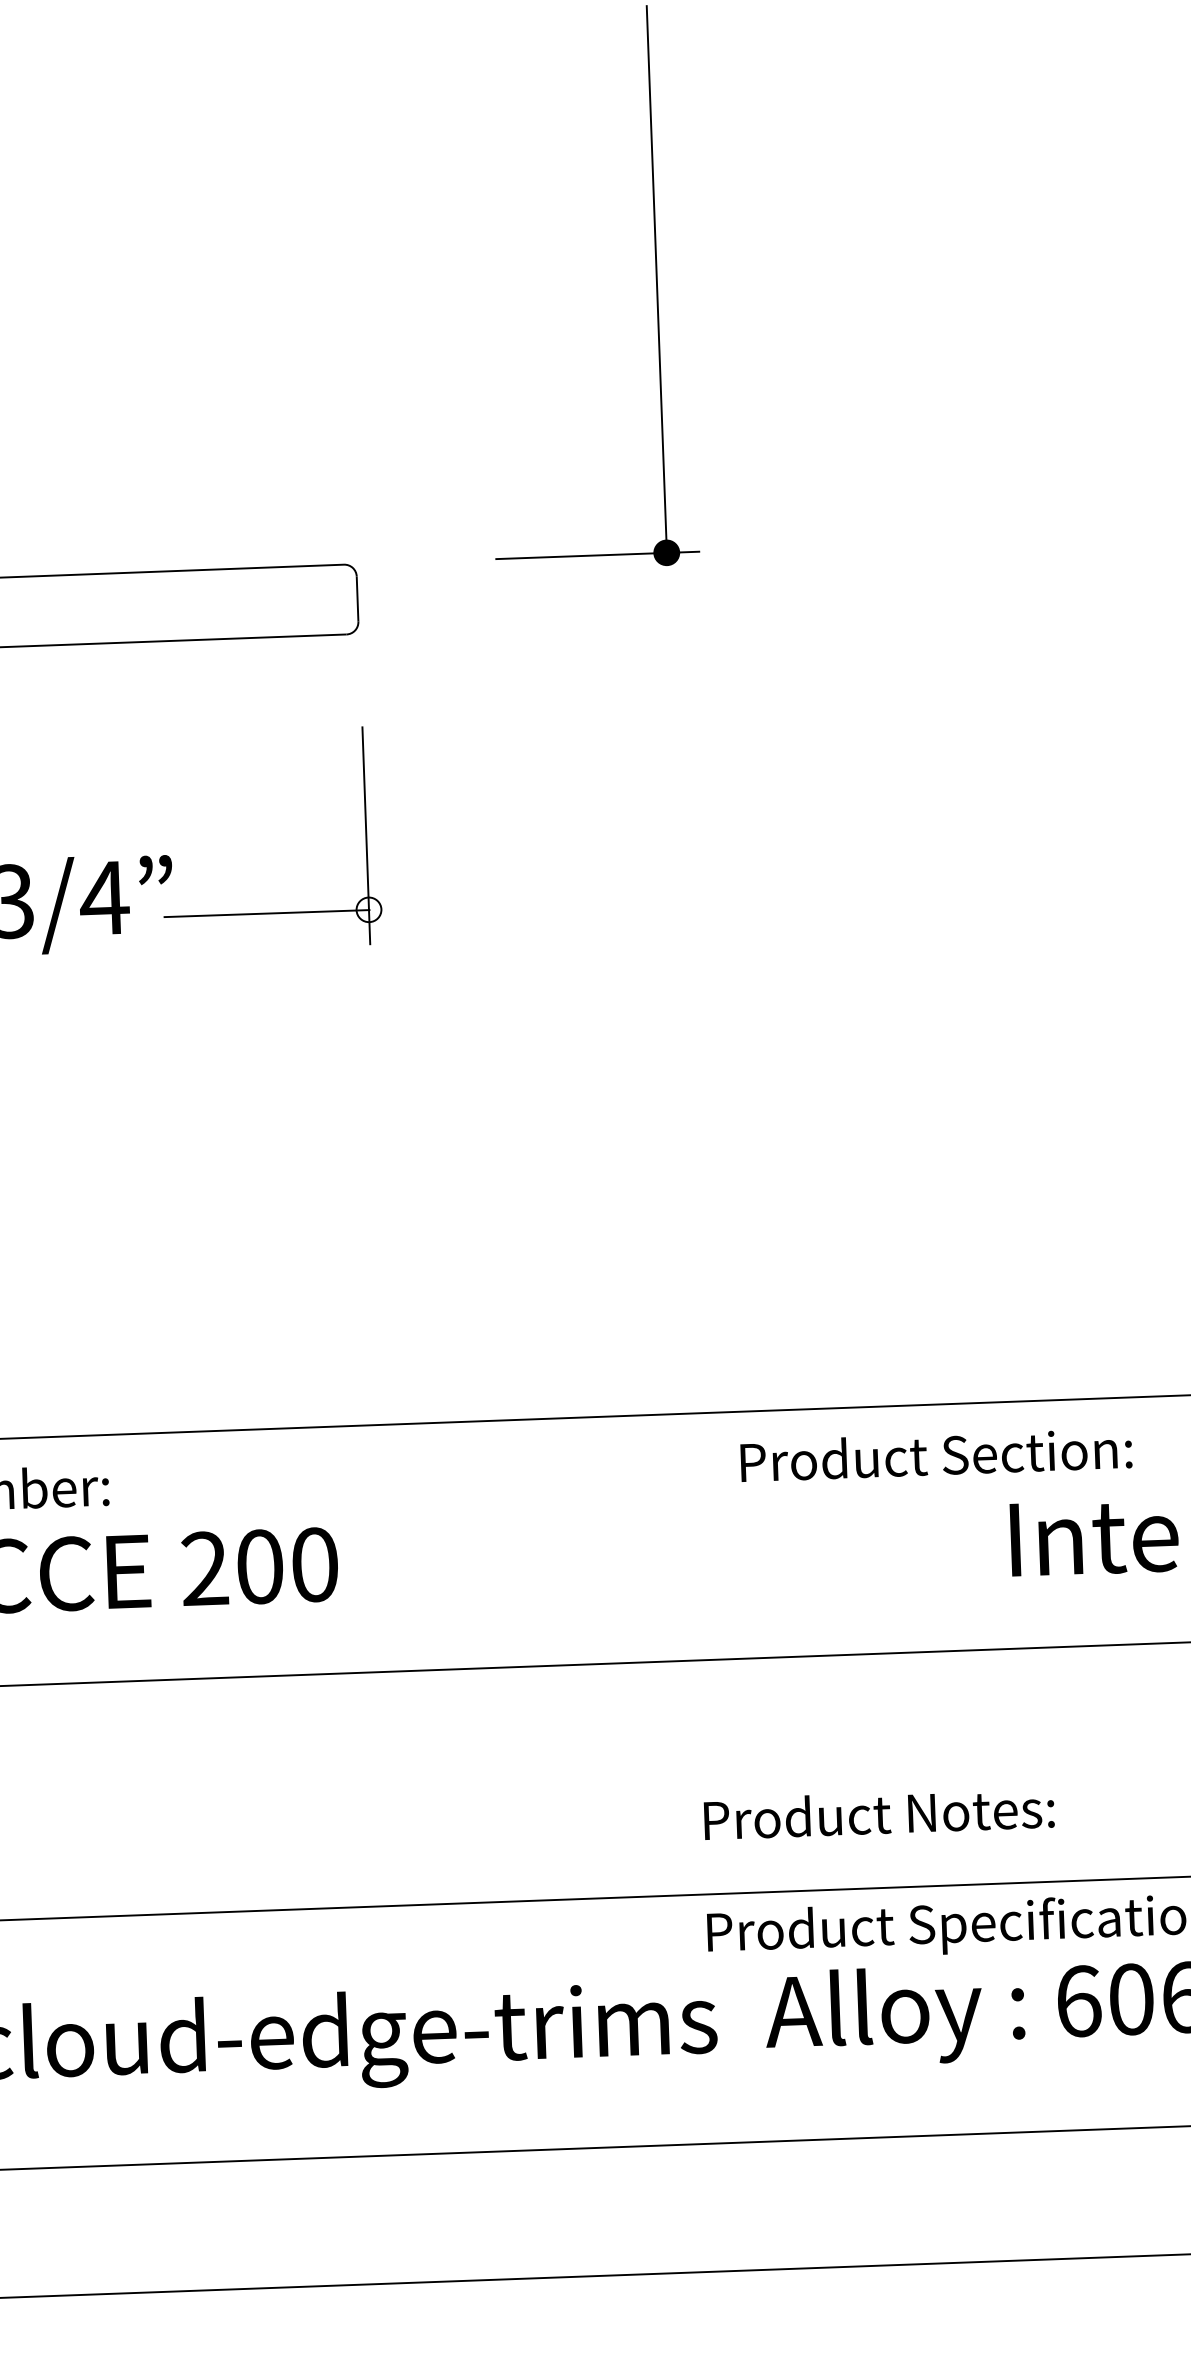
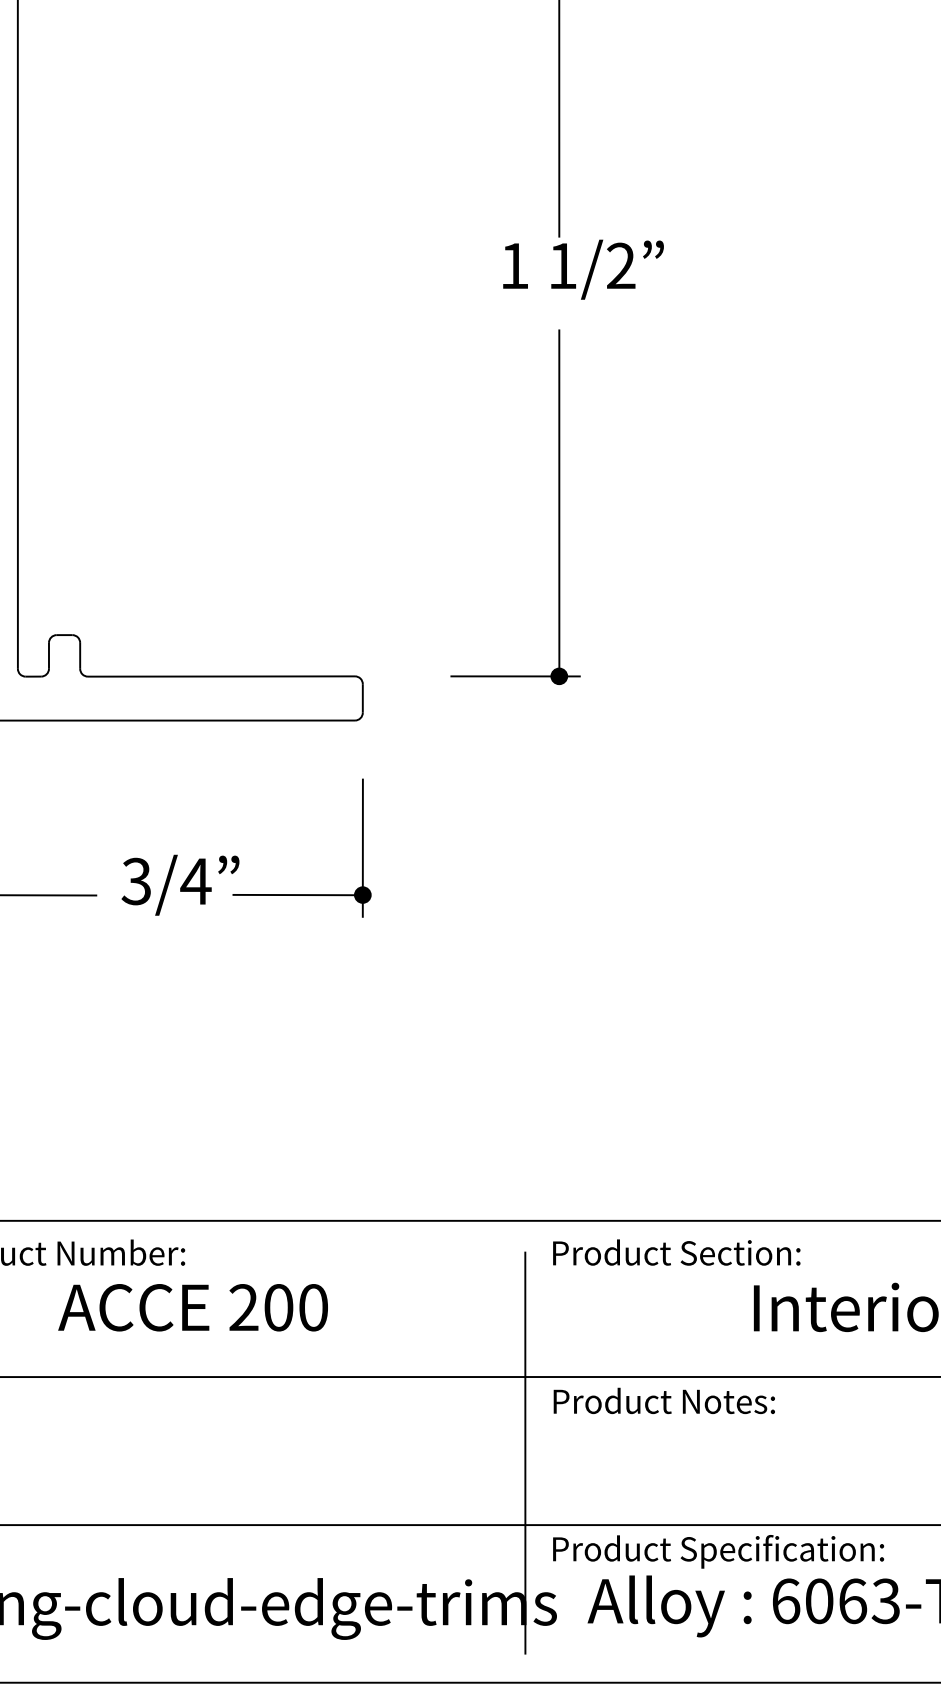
fill: (368, 908) -> (362, 894), added
text: (935, 1454) -> (676, 1252), moved
line: (658, 1781) -> (525, 1452), added
text: (877, 1812) -> (663, 1400), moved

